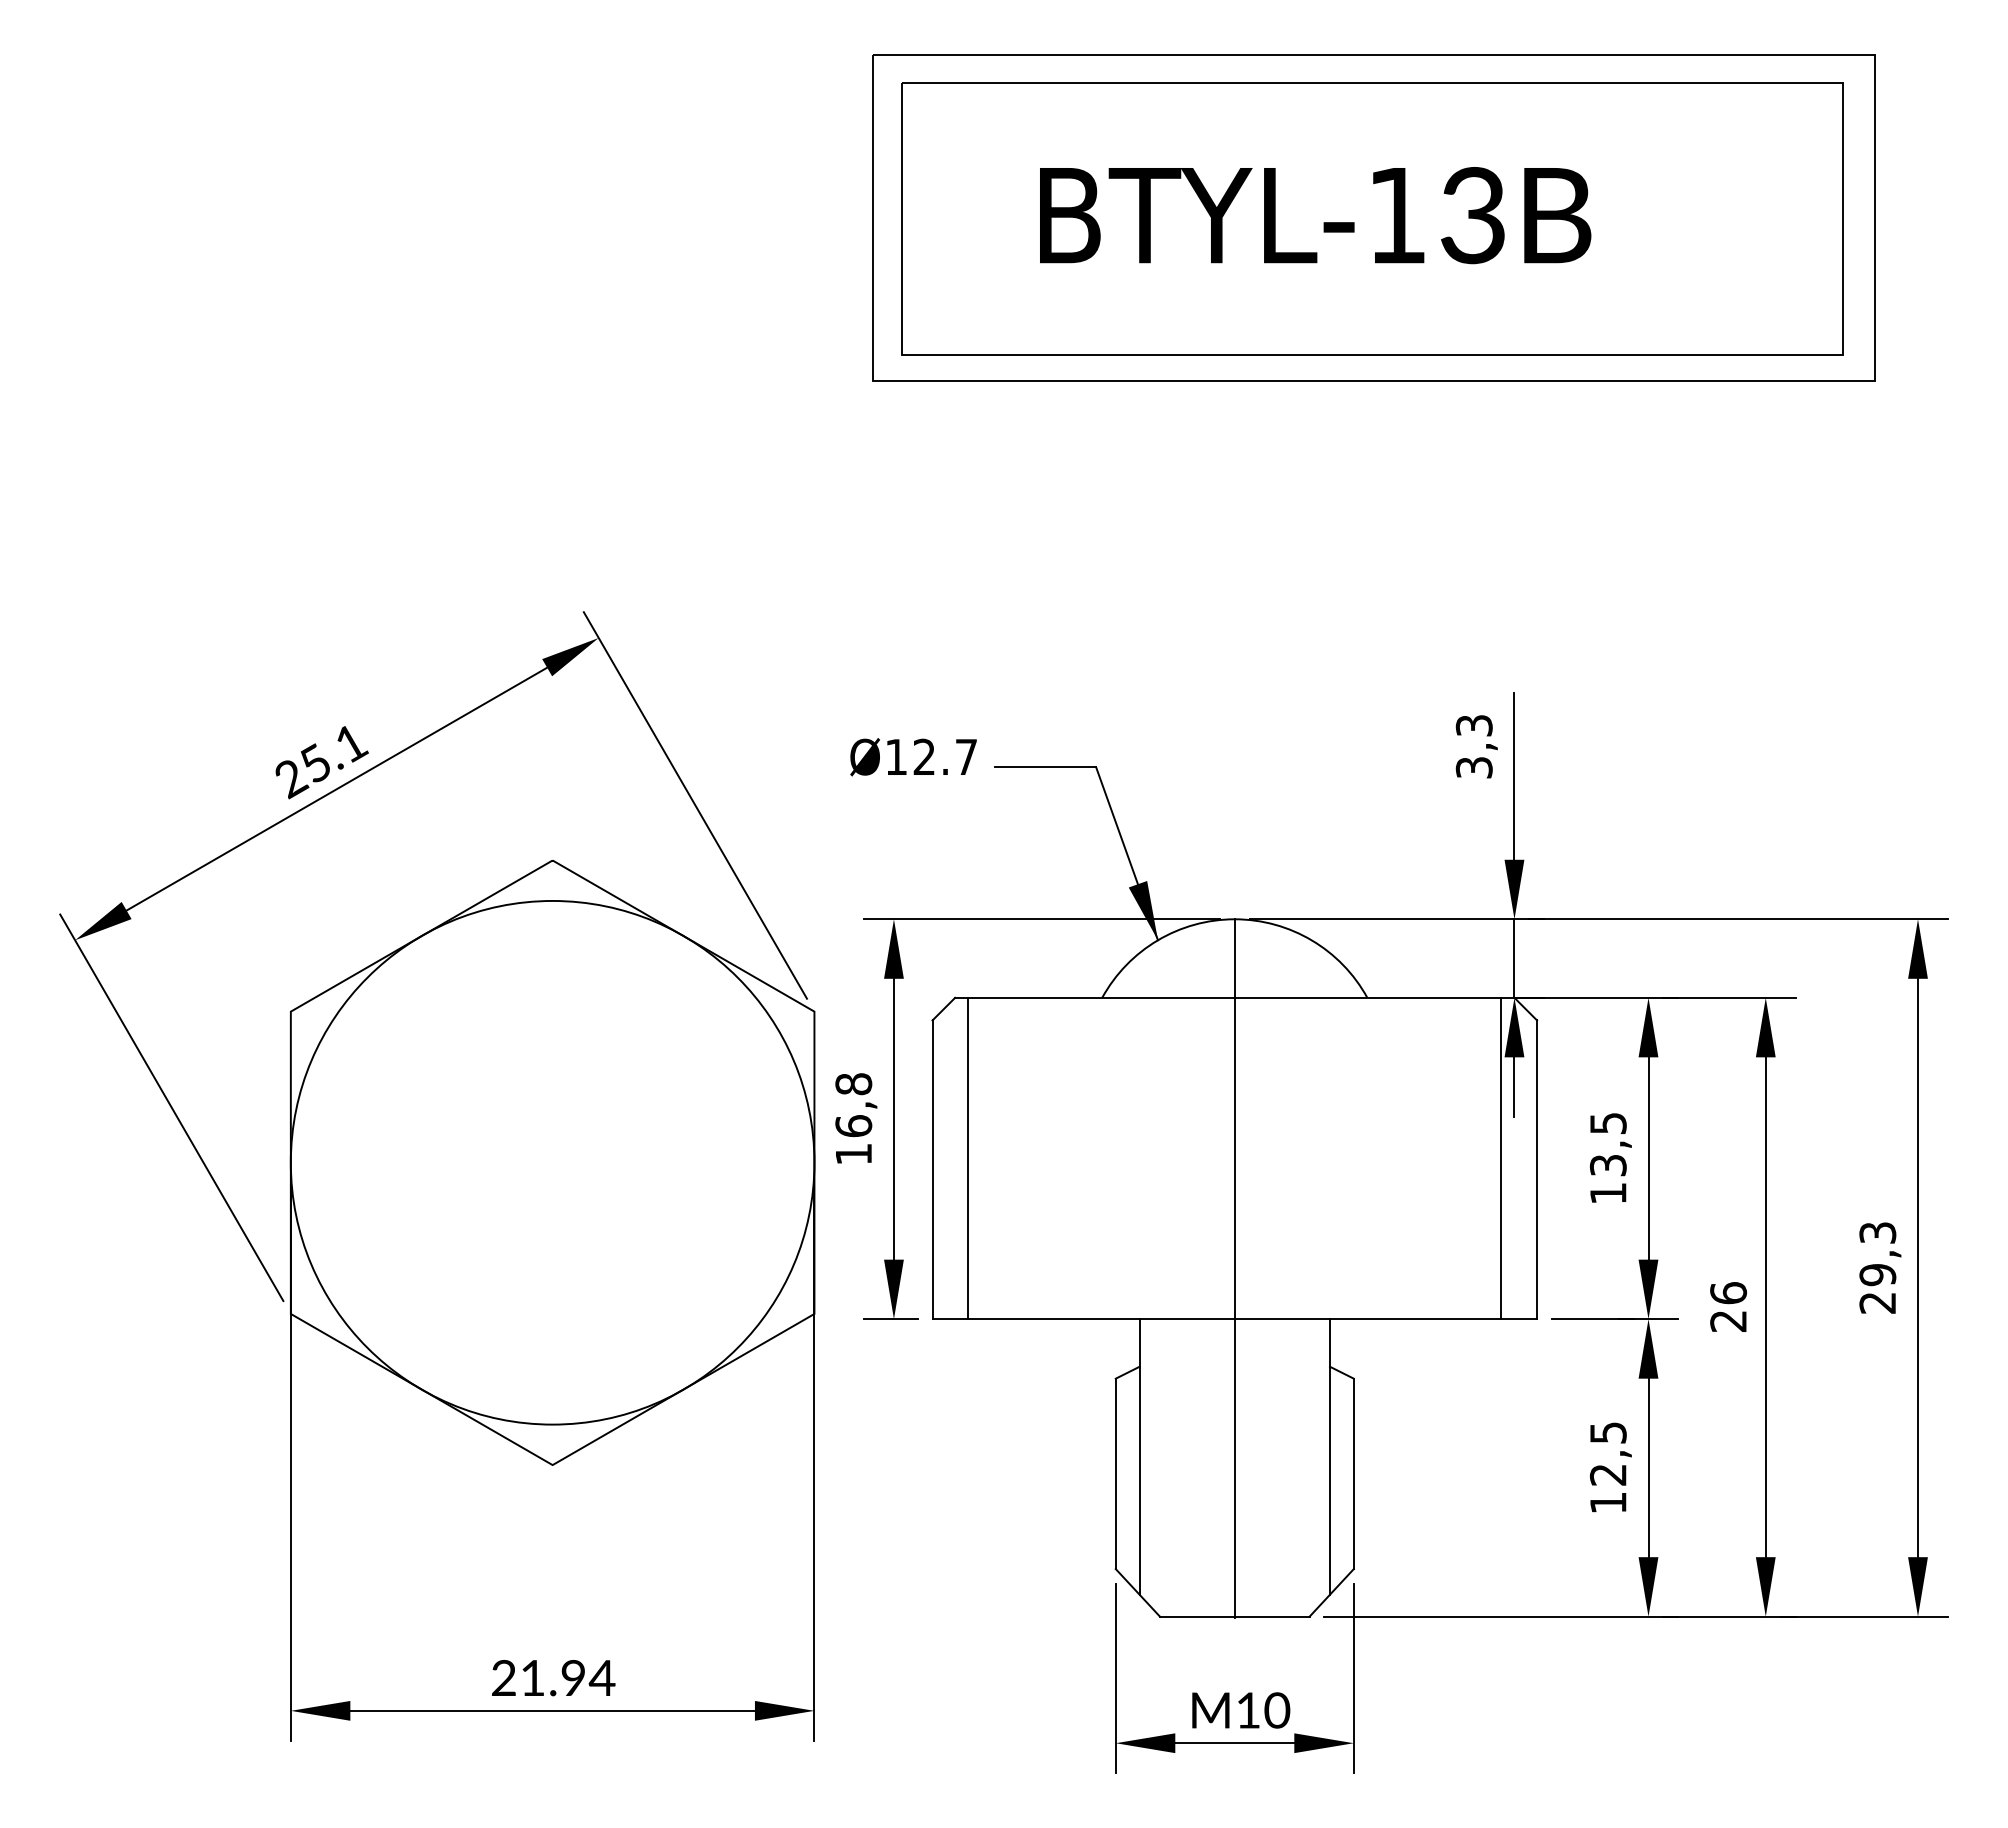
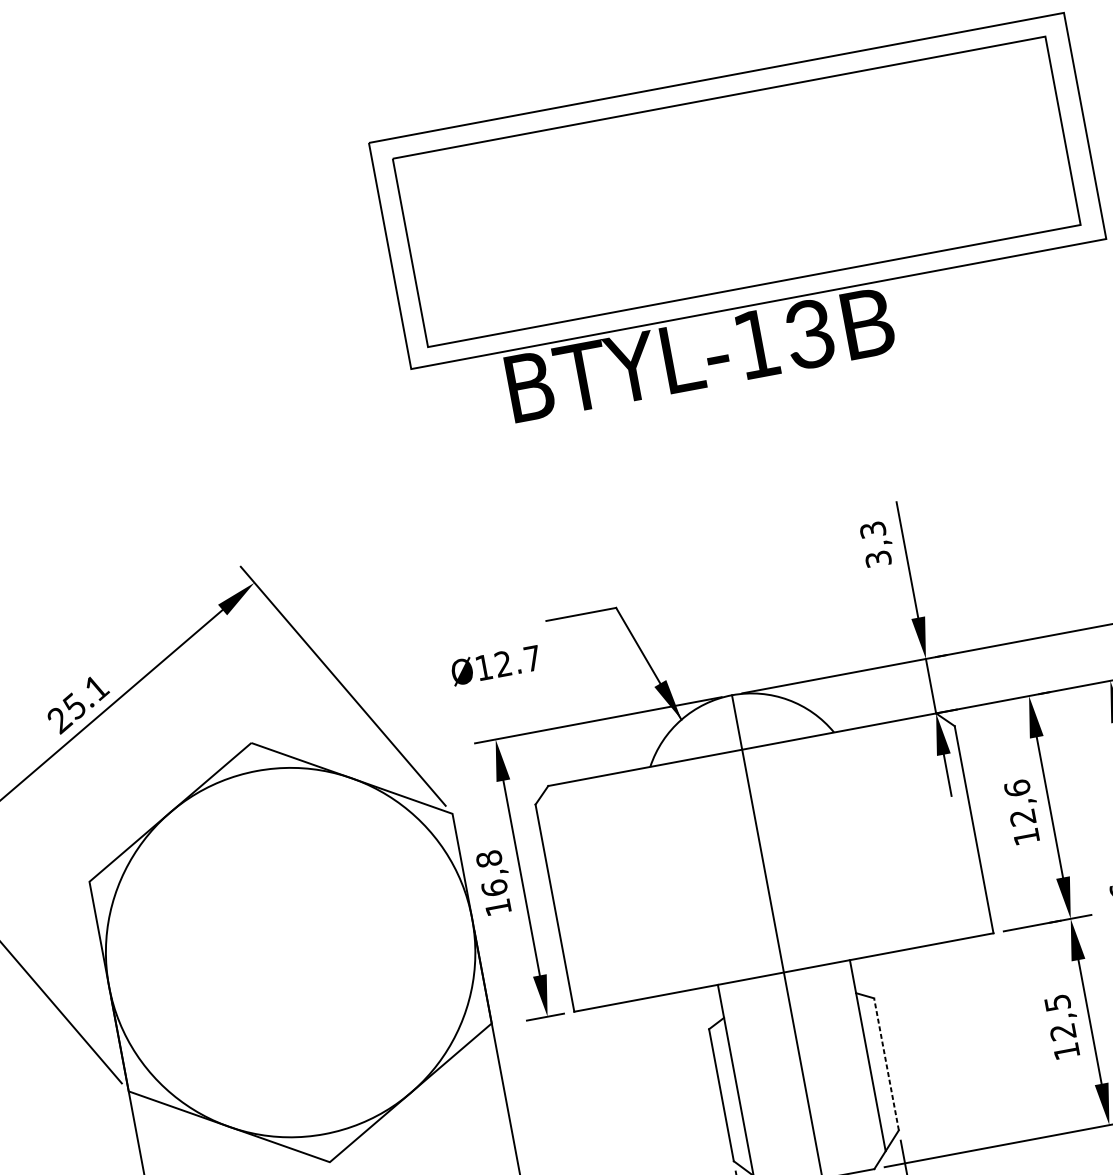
text: (1315, 215) -> (700, 354), moved
text: (913, 757) -> (495, 665), moved
text: (1607, 1144) -> (1019, 803), 13,5 -> 12,6
line: (968, 1158) -> (578, 895), removed
line: (1501, 1158) -> (947, 826), removed
line: (1353, 1473) -> (886, 1064), solid -> dashed

